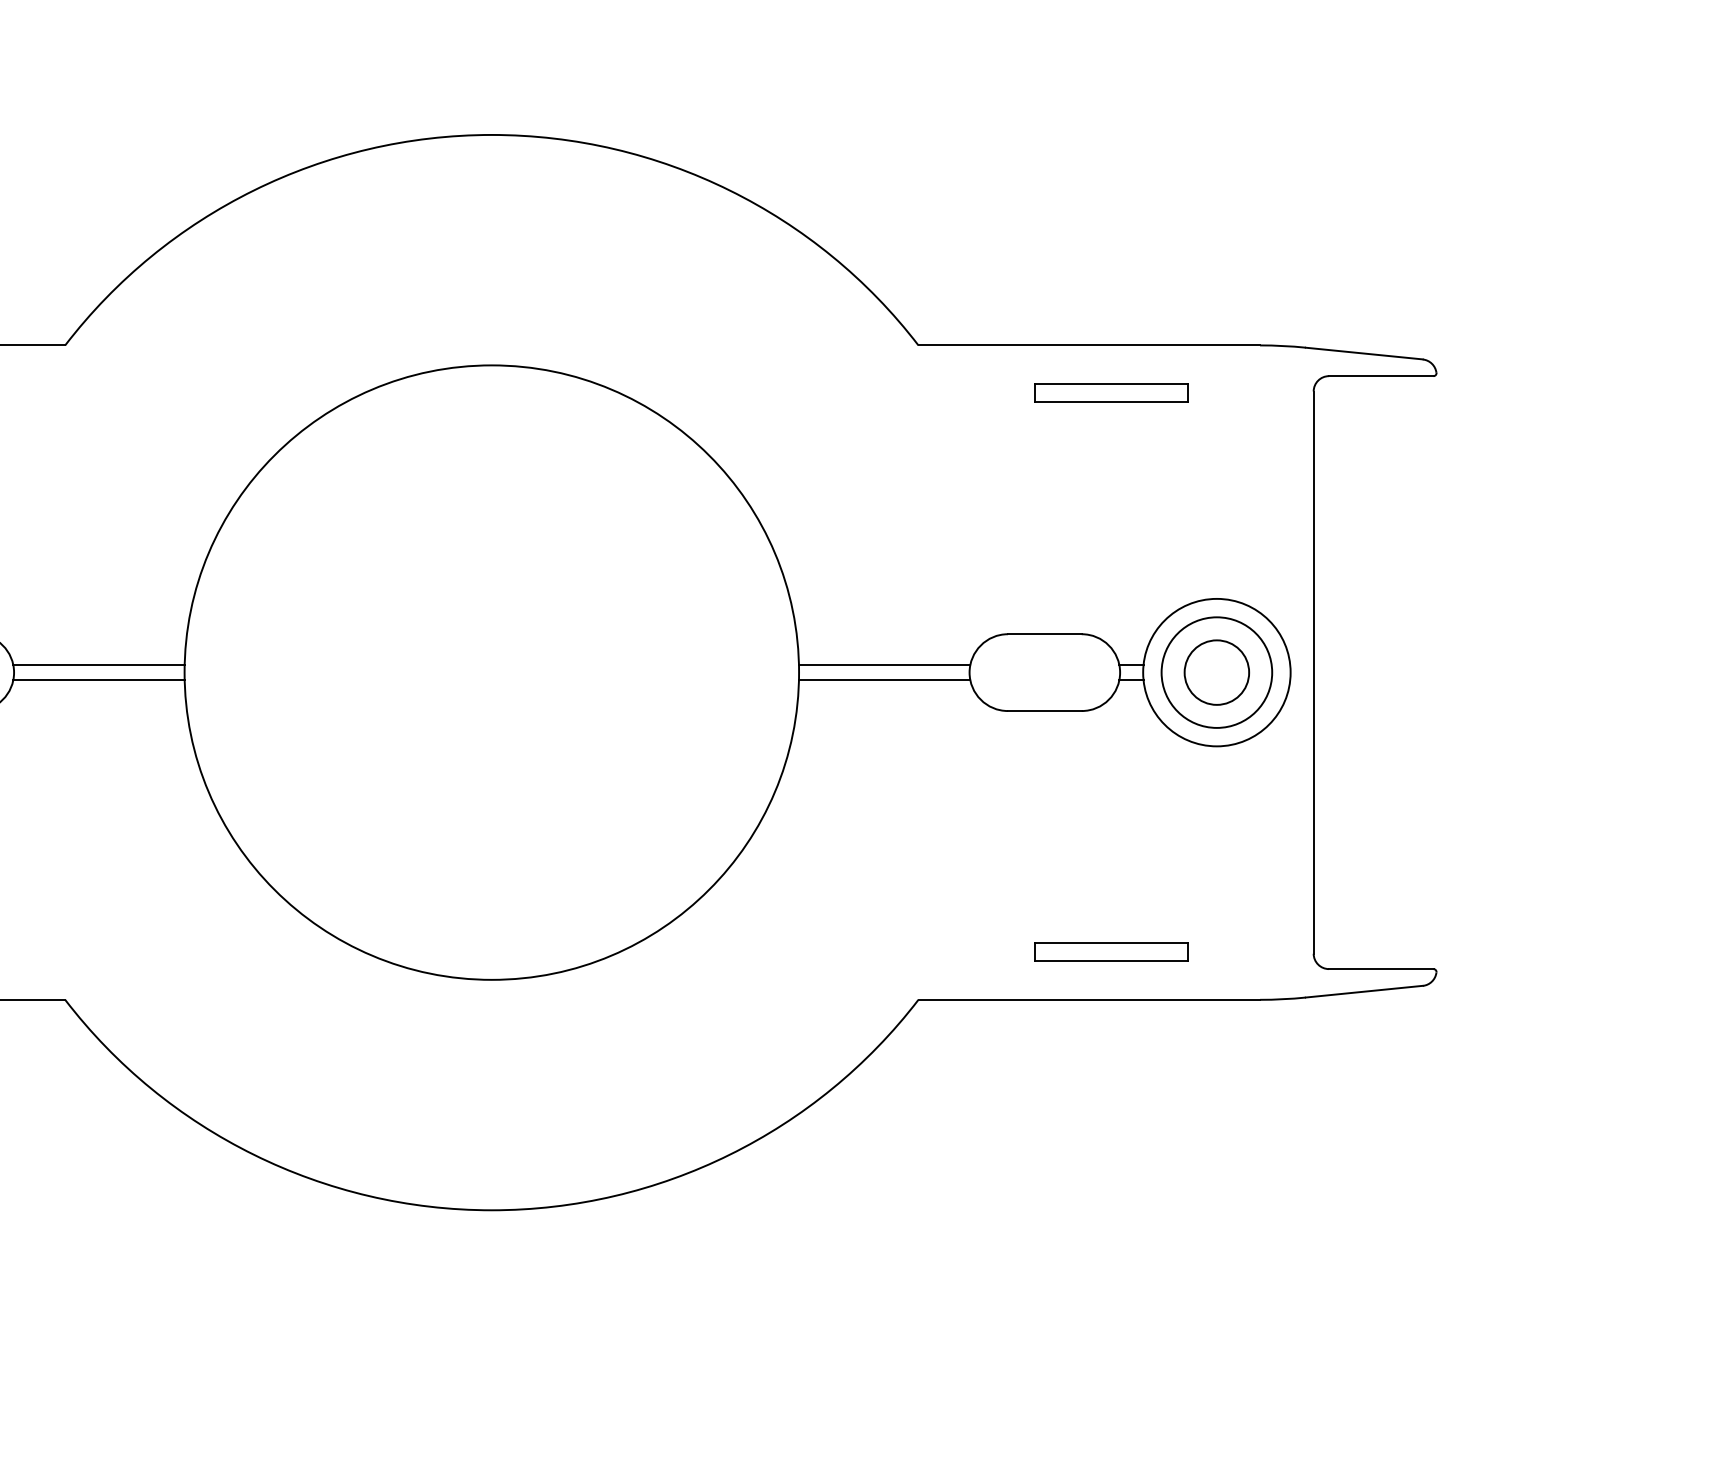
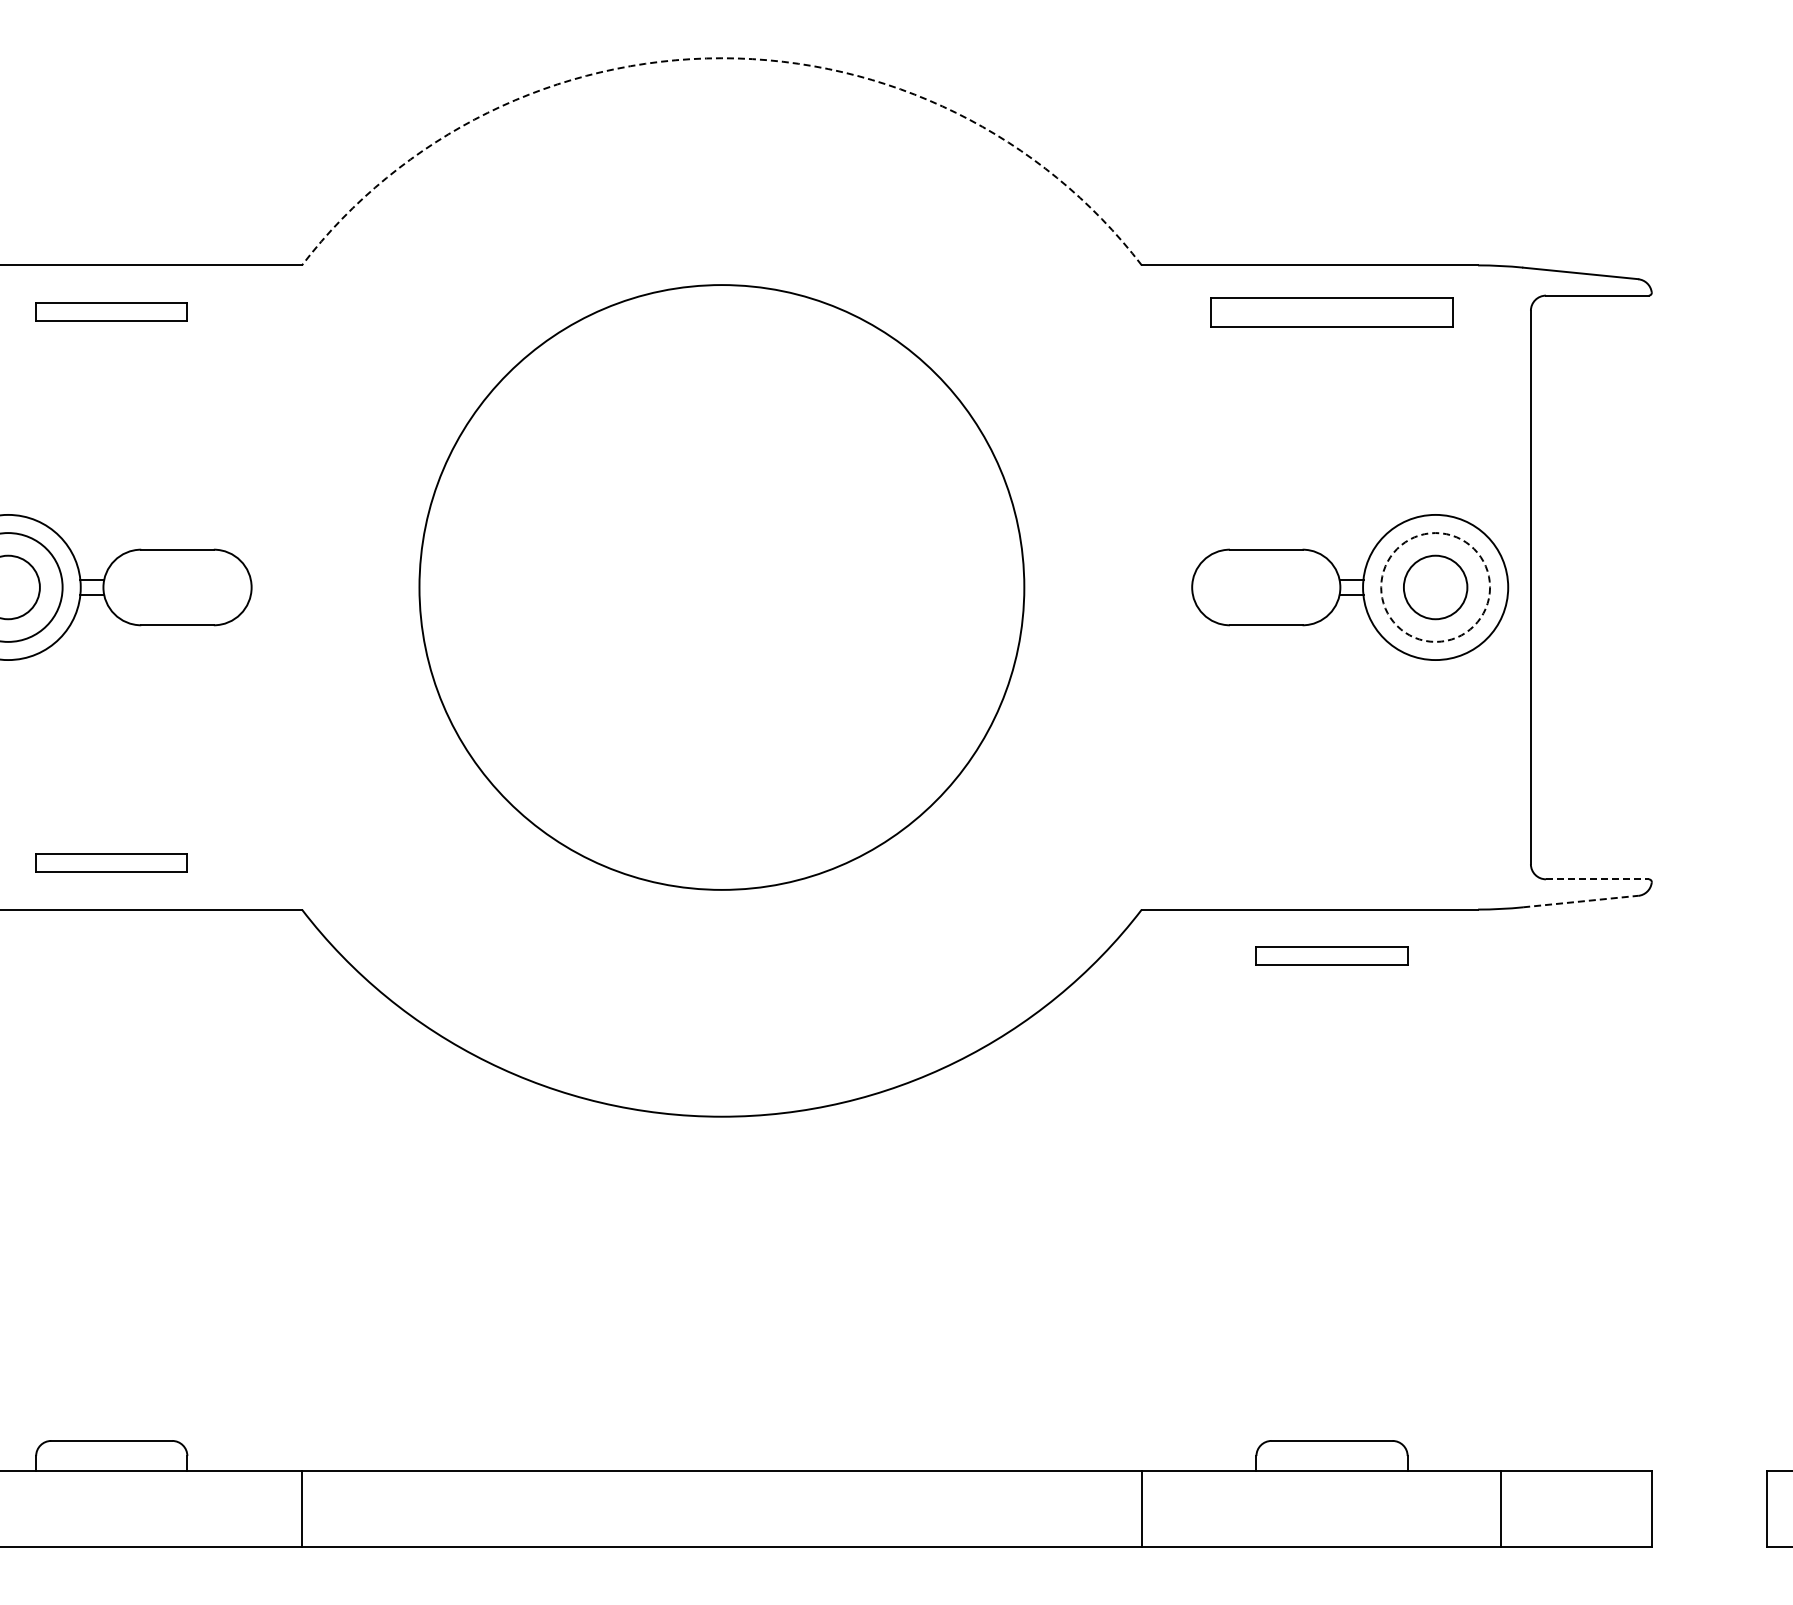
arc: (491, 135) -> (721, 58), solid -> dashed
part: (1111, 392) -> (1331, 311), size x1.6
line: (98, 664) -> (334, 579), removed
line: (884, 664) -> (1108, 579), removed
circle: (1216, 672) -> (1435, 587), solid -> dashed
line: (98, 680) -> (334, 595), removed
line: (884, 680) -> (1108, 595), removed
part: (1111, 952) -> (1331, 955), moved
line: (1381, 969) -> (1597, 879), solid -> dashed
line: (1364, 991) -> (1580, 901), solid -> dashed

